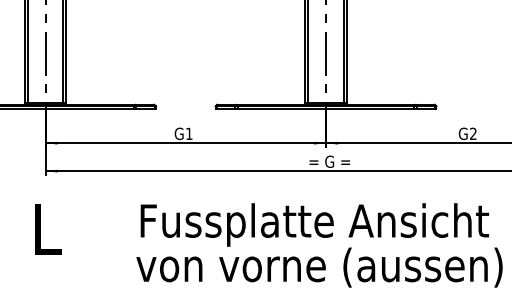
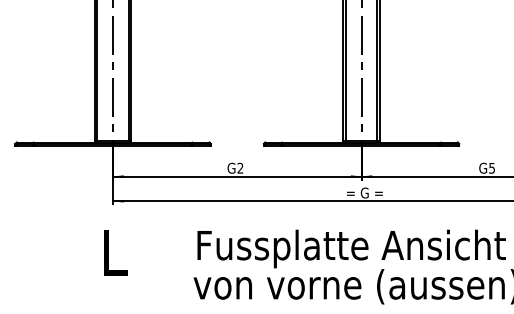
text: (189, 132) -> (240, 167), G1 -> G2
text: (472, 132) -> (491, 167), G2 -> G5

